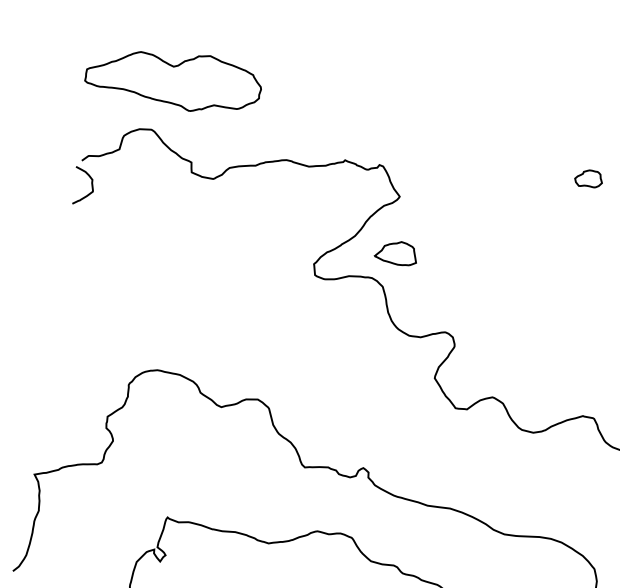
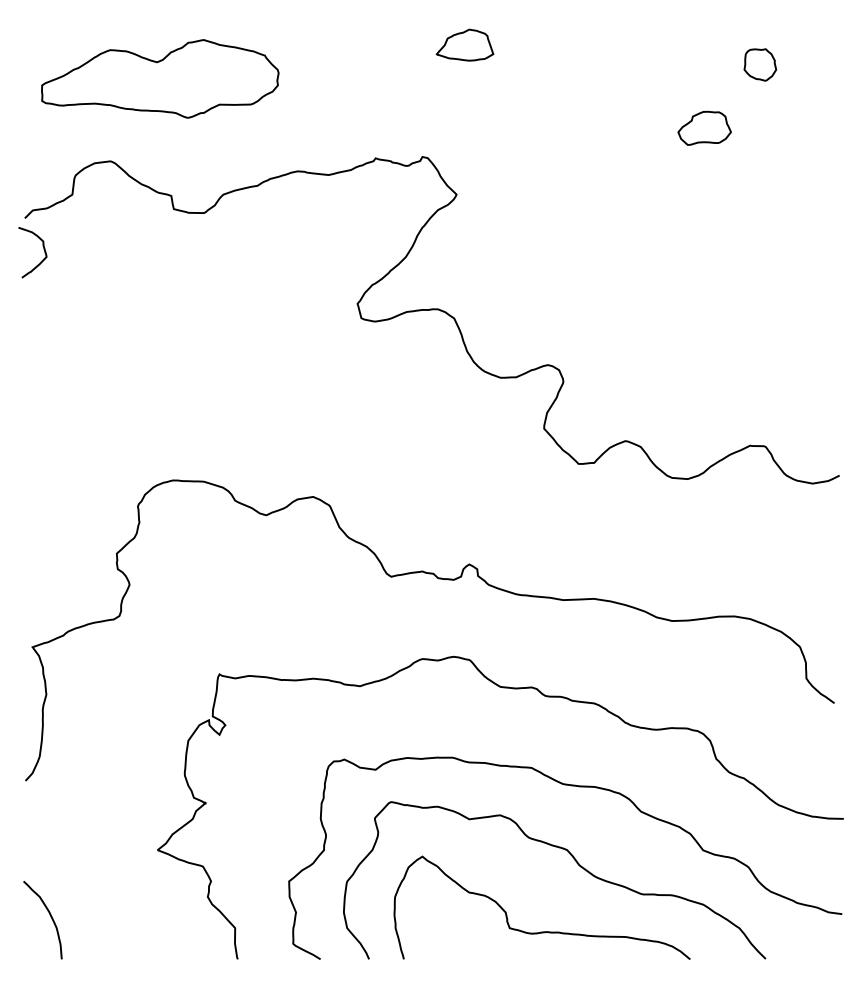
part: (174, 78) -> (160, 78), moved
part: (588, 178) -> (704, 127), size x1.43
part: (396, 252) -> (464, 44), moved

